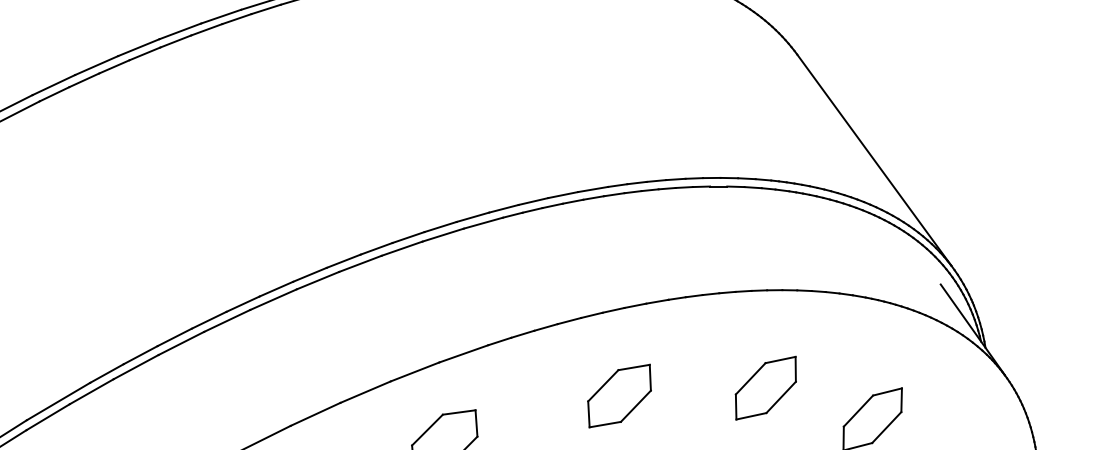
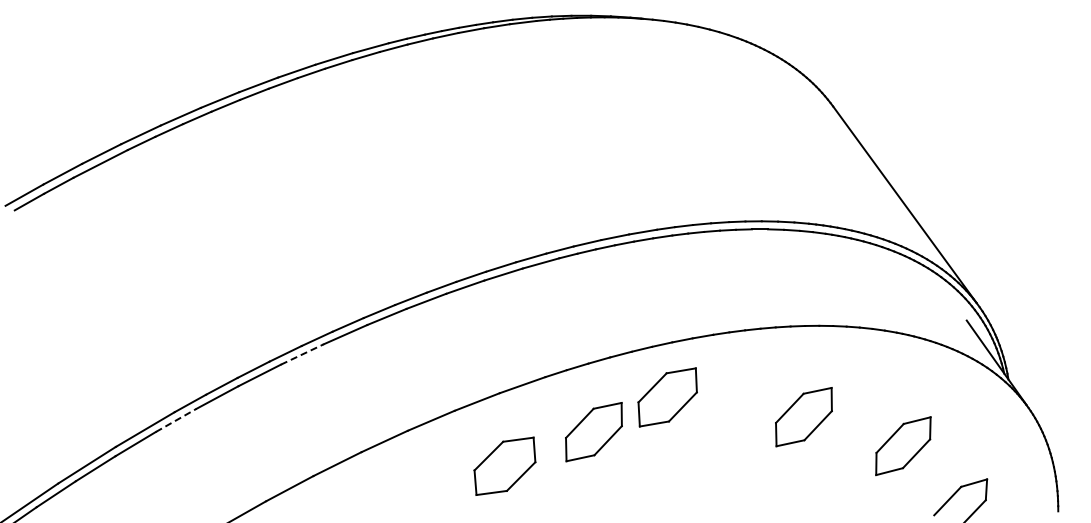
line: (227, 320) -> (302, 354), solid -> dashed
line: (91, 391) -> (176, 420), solid -> dashed
part: (619, 396) -> (667, 397), moved
part: (539, 404) -> (593, 432), added

